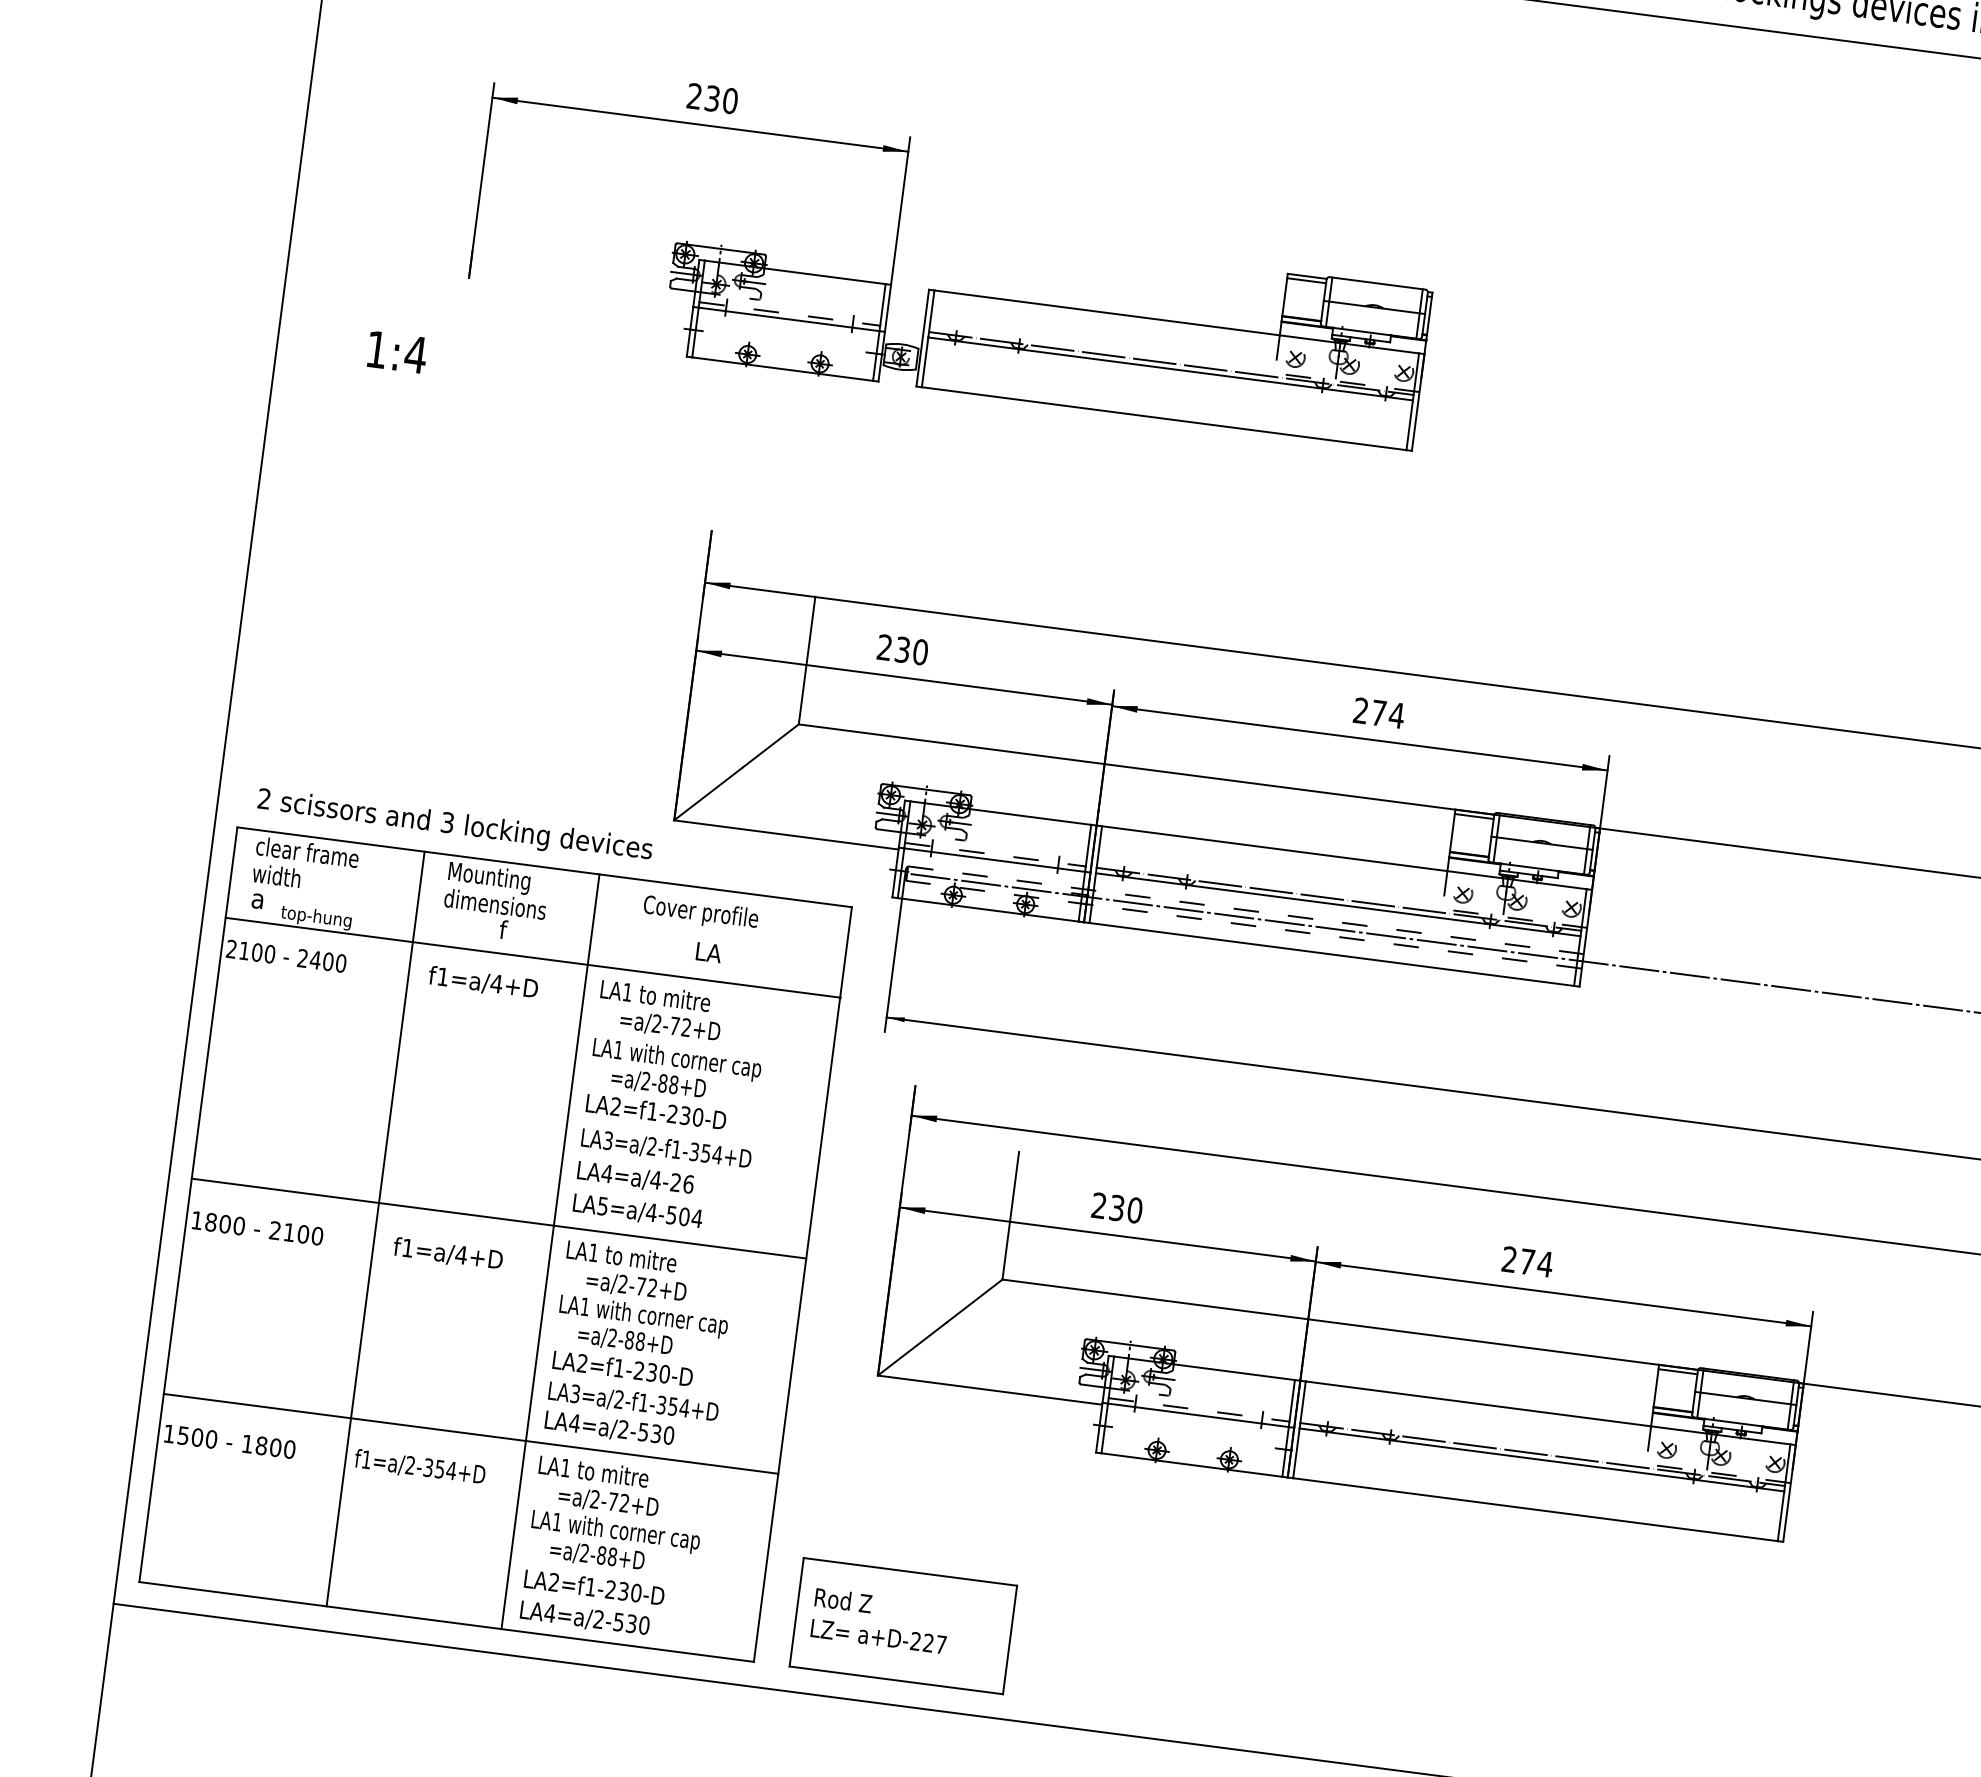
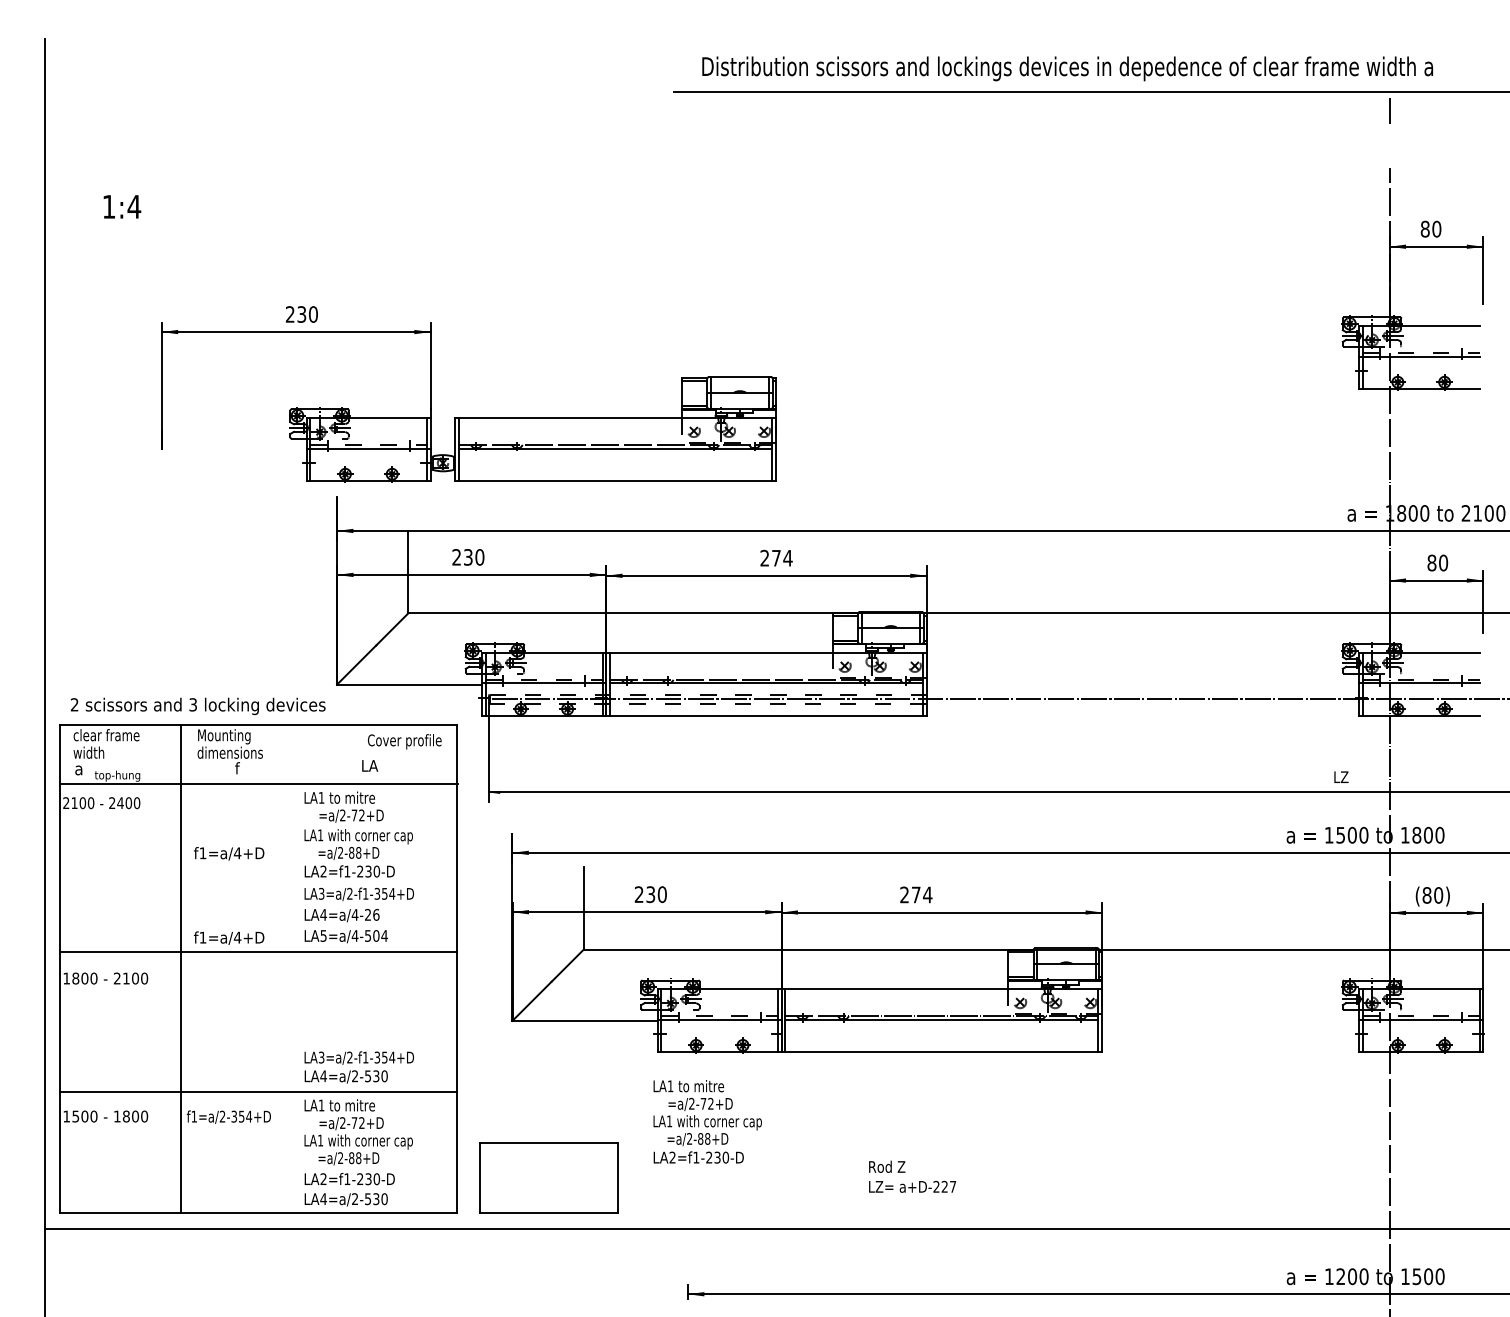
part: (949, 291) -> (468, 417), moved
text: (397, 351) -> (122, 206), moved
text: (700, 913) -> (404, 741), moved
text: (483, 982) -> (229, 853), moved
text: (447, 1252) -> (228, 937), moved
line: (551, 1252) -> (294, 969), removed
text: (643, 1314) -> (707, 1121), moved
text: (880, 1620) -> (912, 1176), moved

